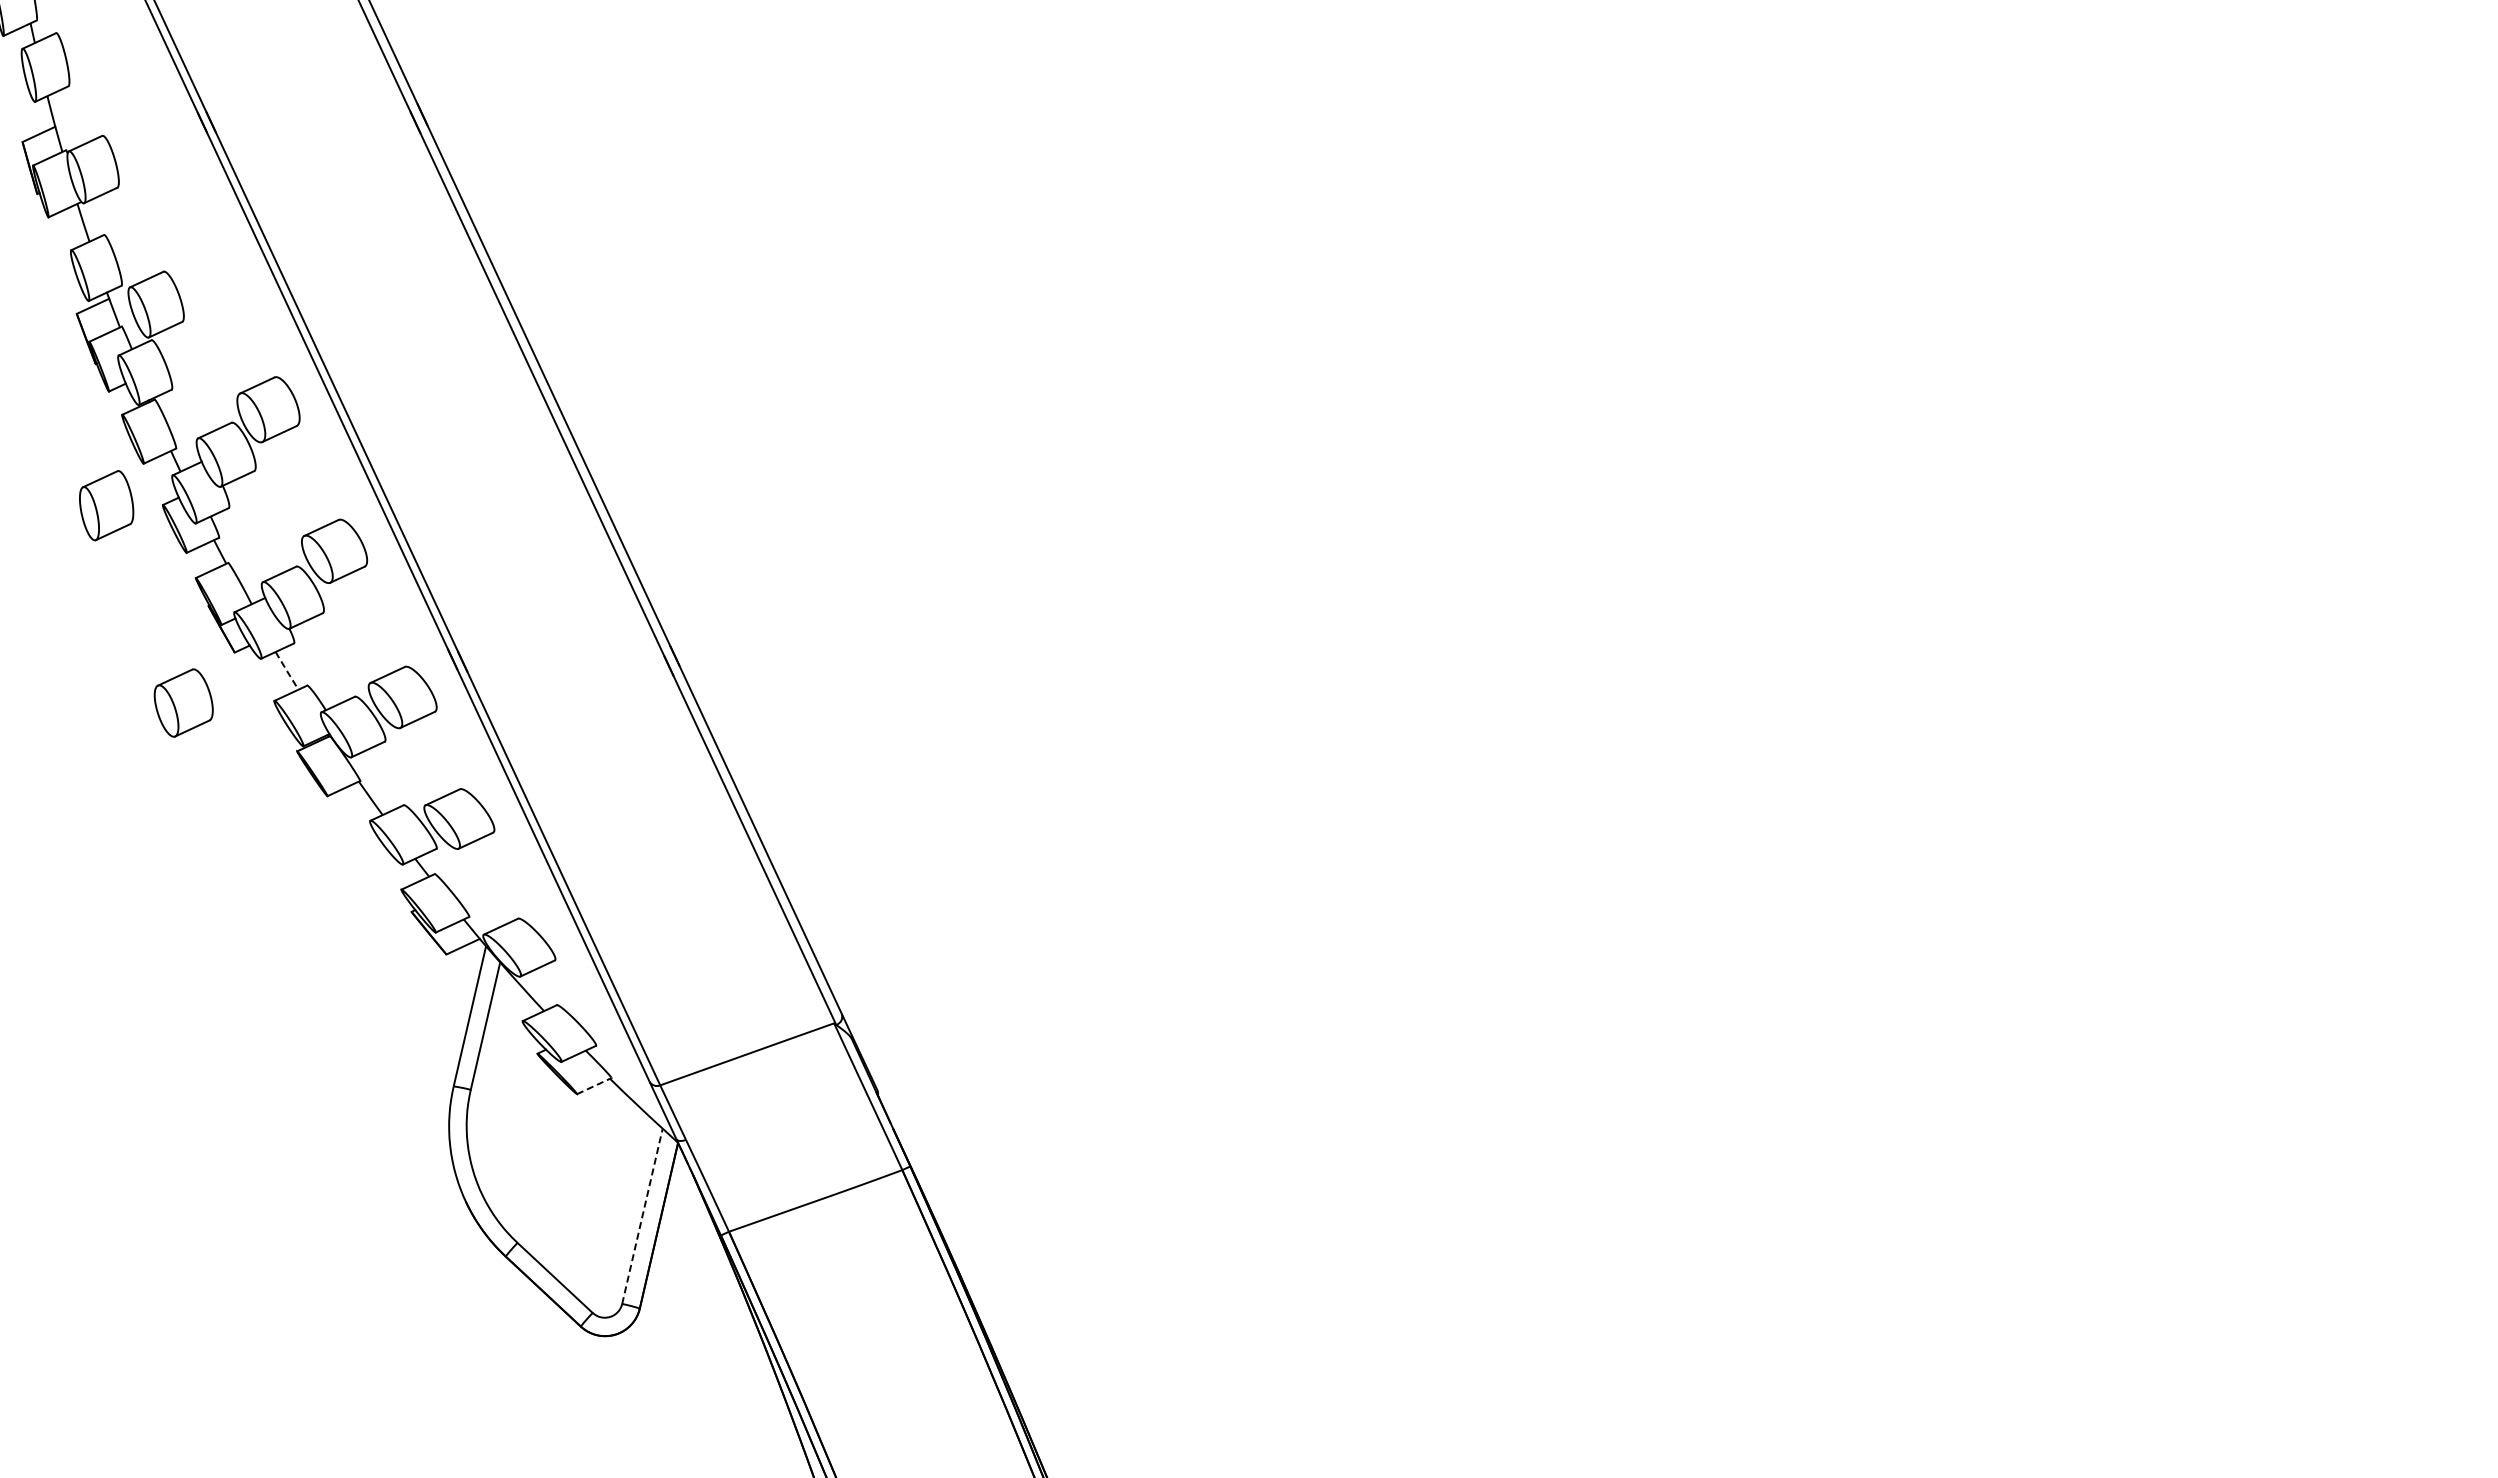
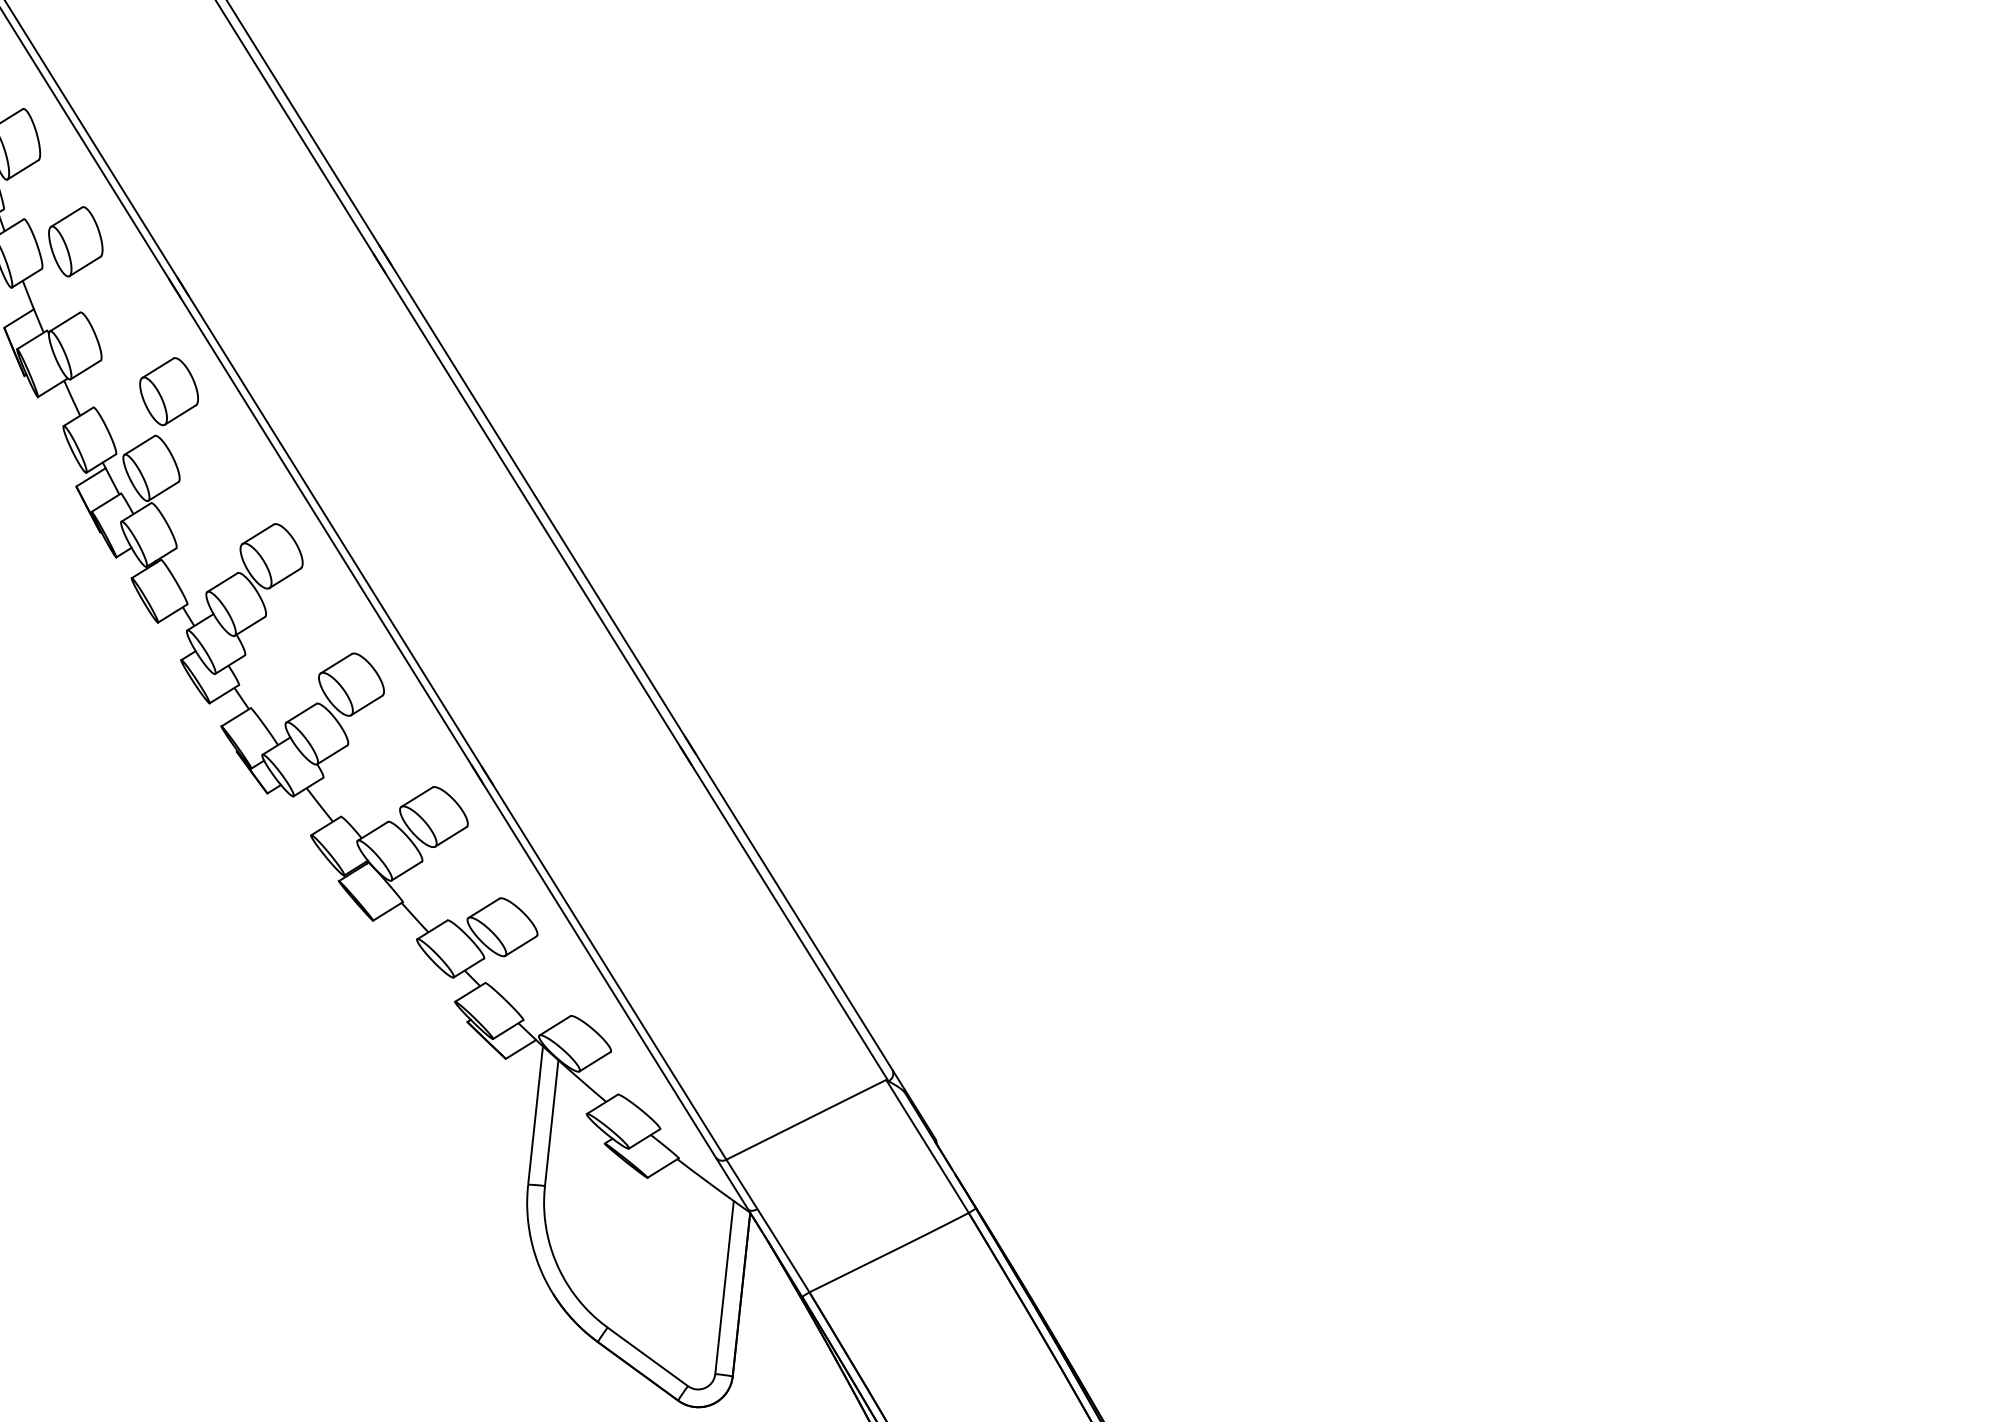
part: (106, 505) -> (75, 241), moved
line: (287, 671) -> (320, 805), dashed -> solid
part: (183, 702) -> (168, 391), moved
line: (594, 1085) -> (663, 1167), dashed -> solid
line: (642, 1216) -> (724, 1287), dashed -> solid

